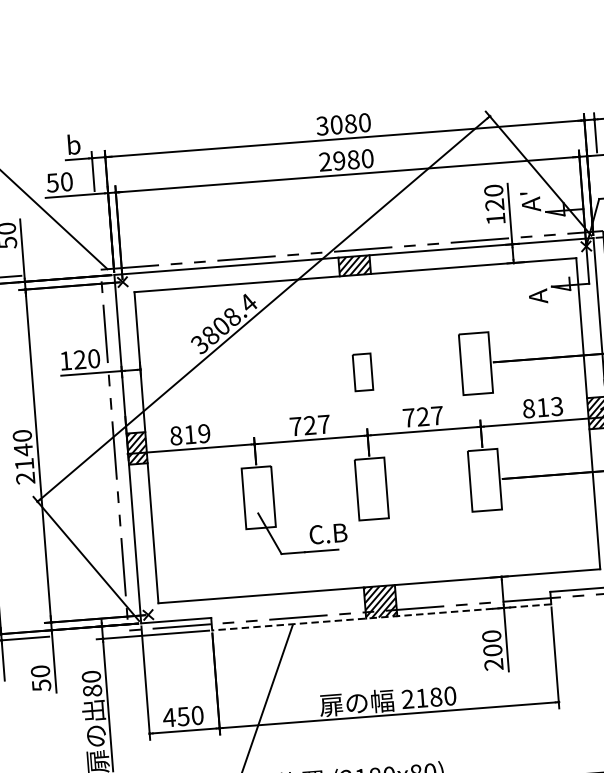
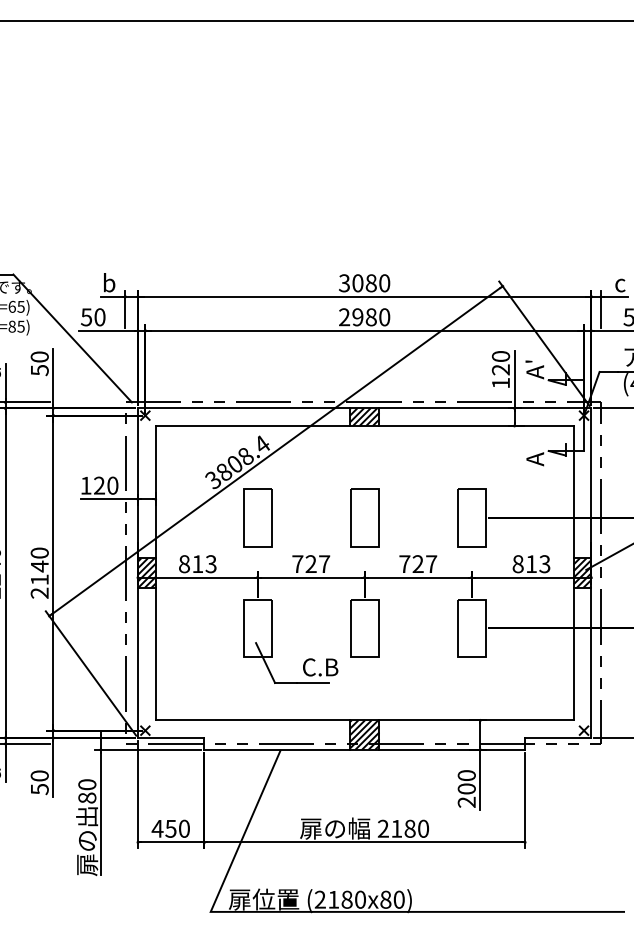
part: (362, 371) -> (364, 517), size x1.67
part: (249, 380) -> (257, 517), added
text: (203, 434) -> (210, 564), 819 -> 813
line: (381, 617) -> (364, 749), dashed -> solid

